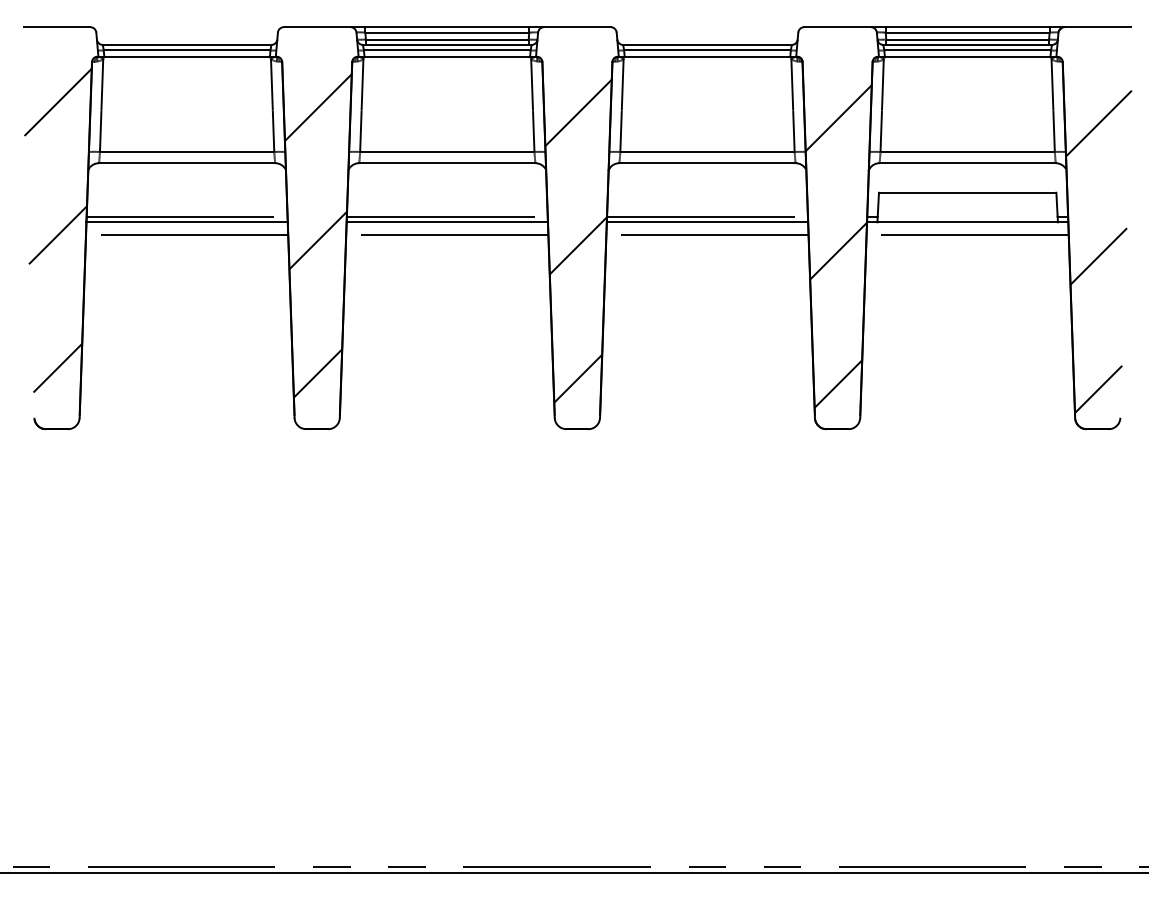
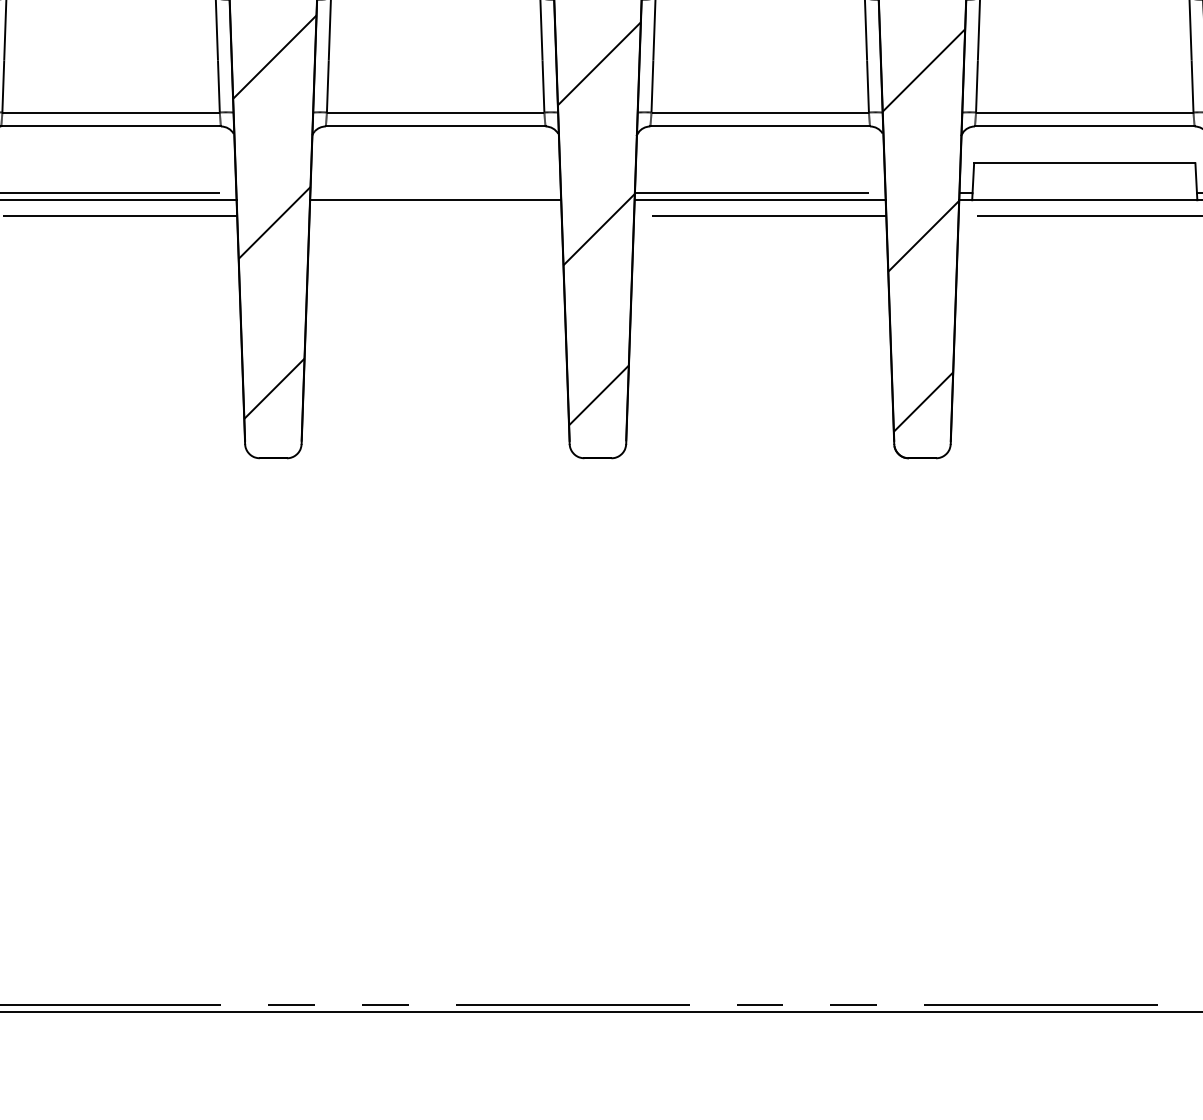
line: (446, 216) -> (434, 192), removed
line: (447, 234) -> (435, 215), removed

